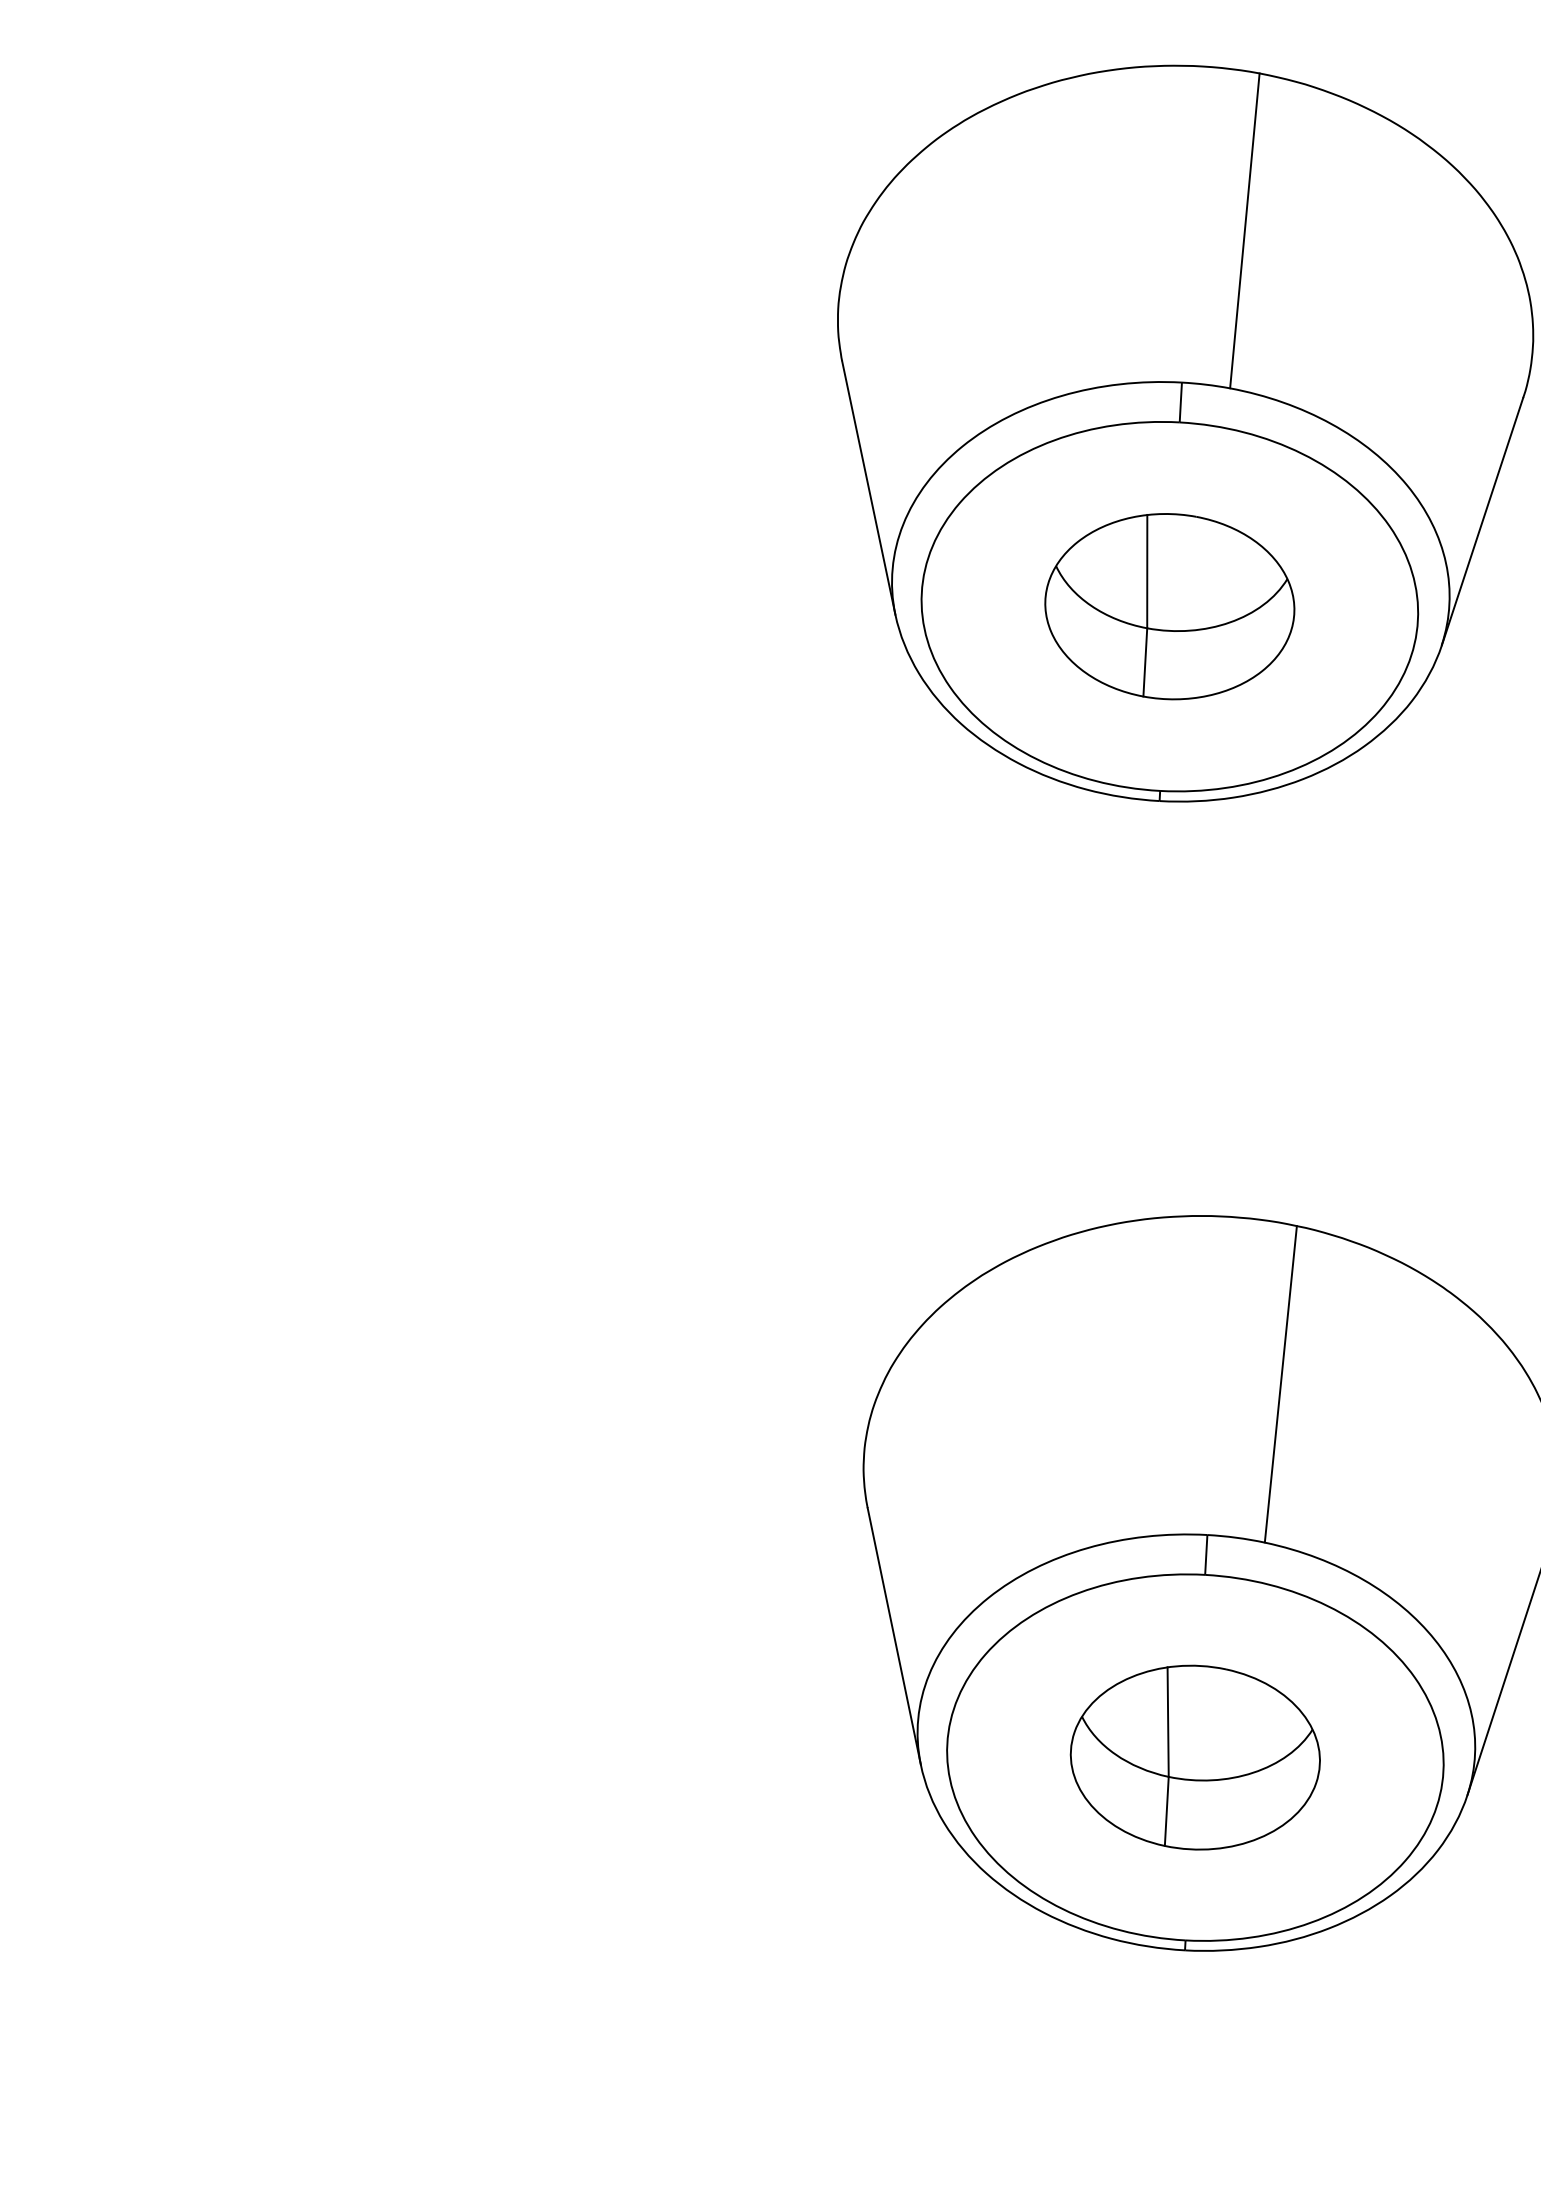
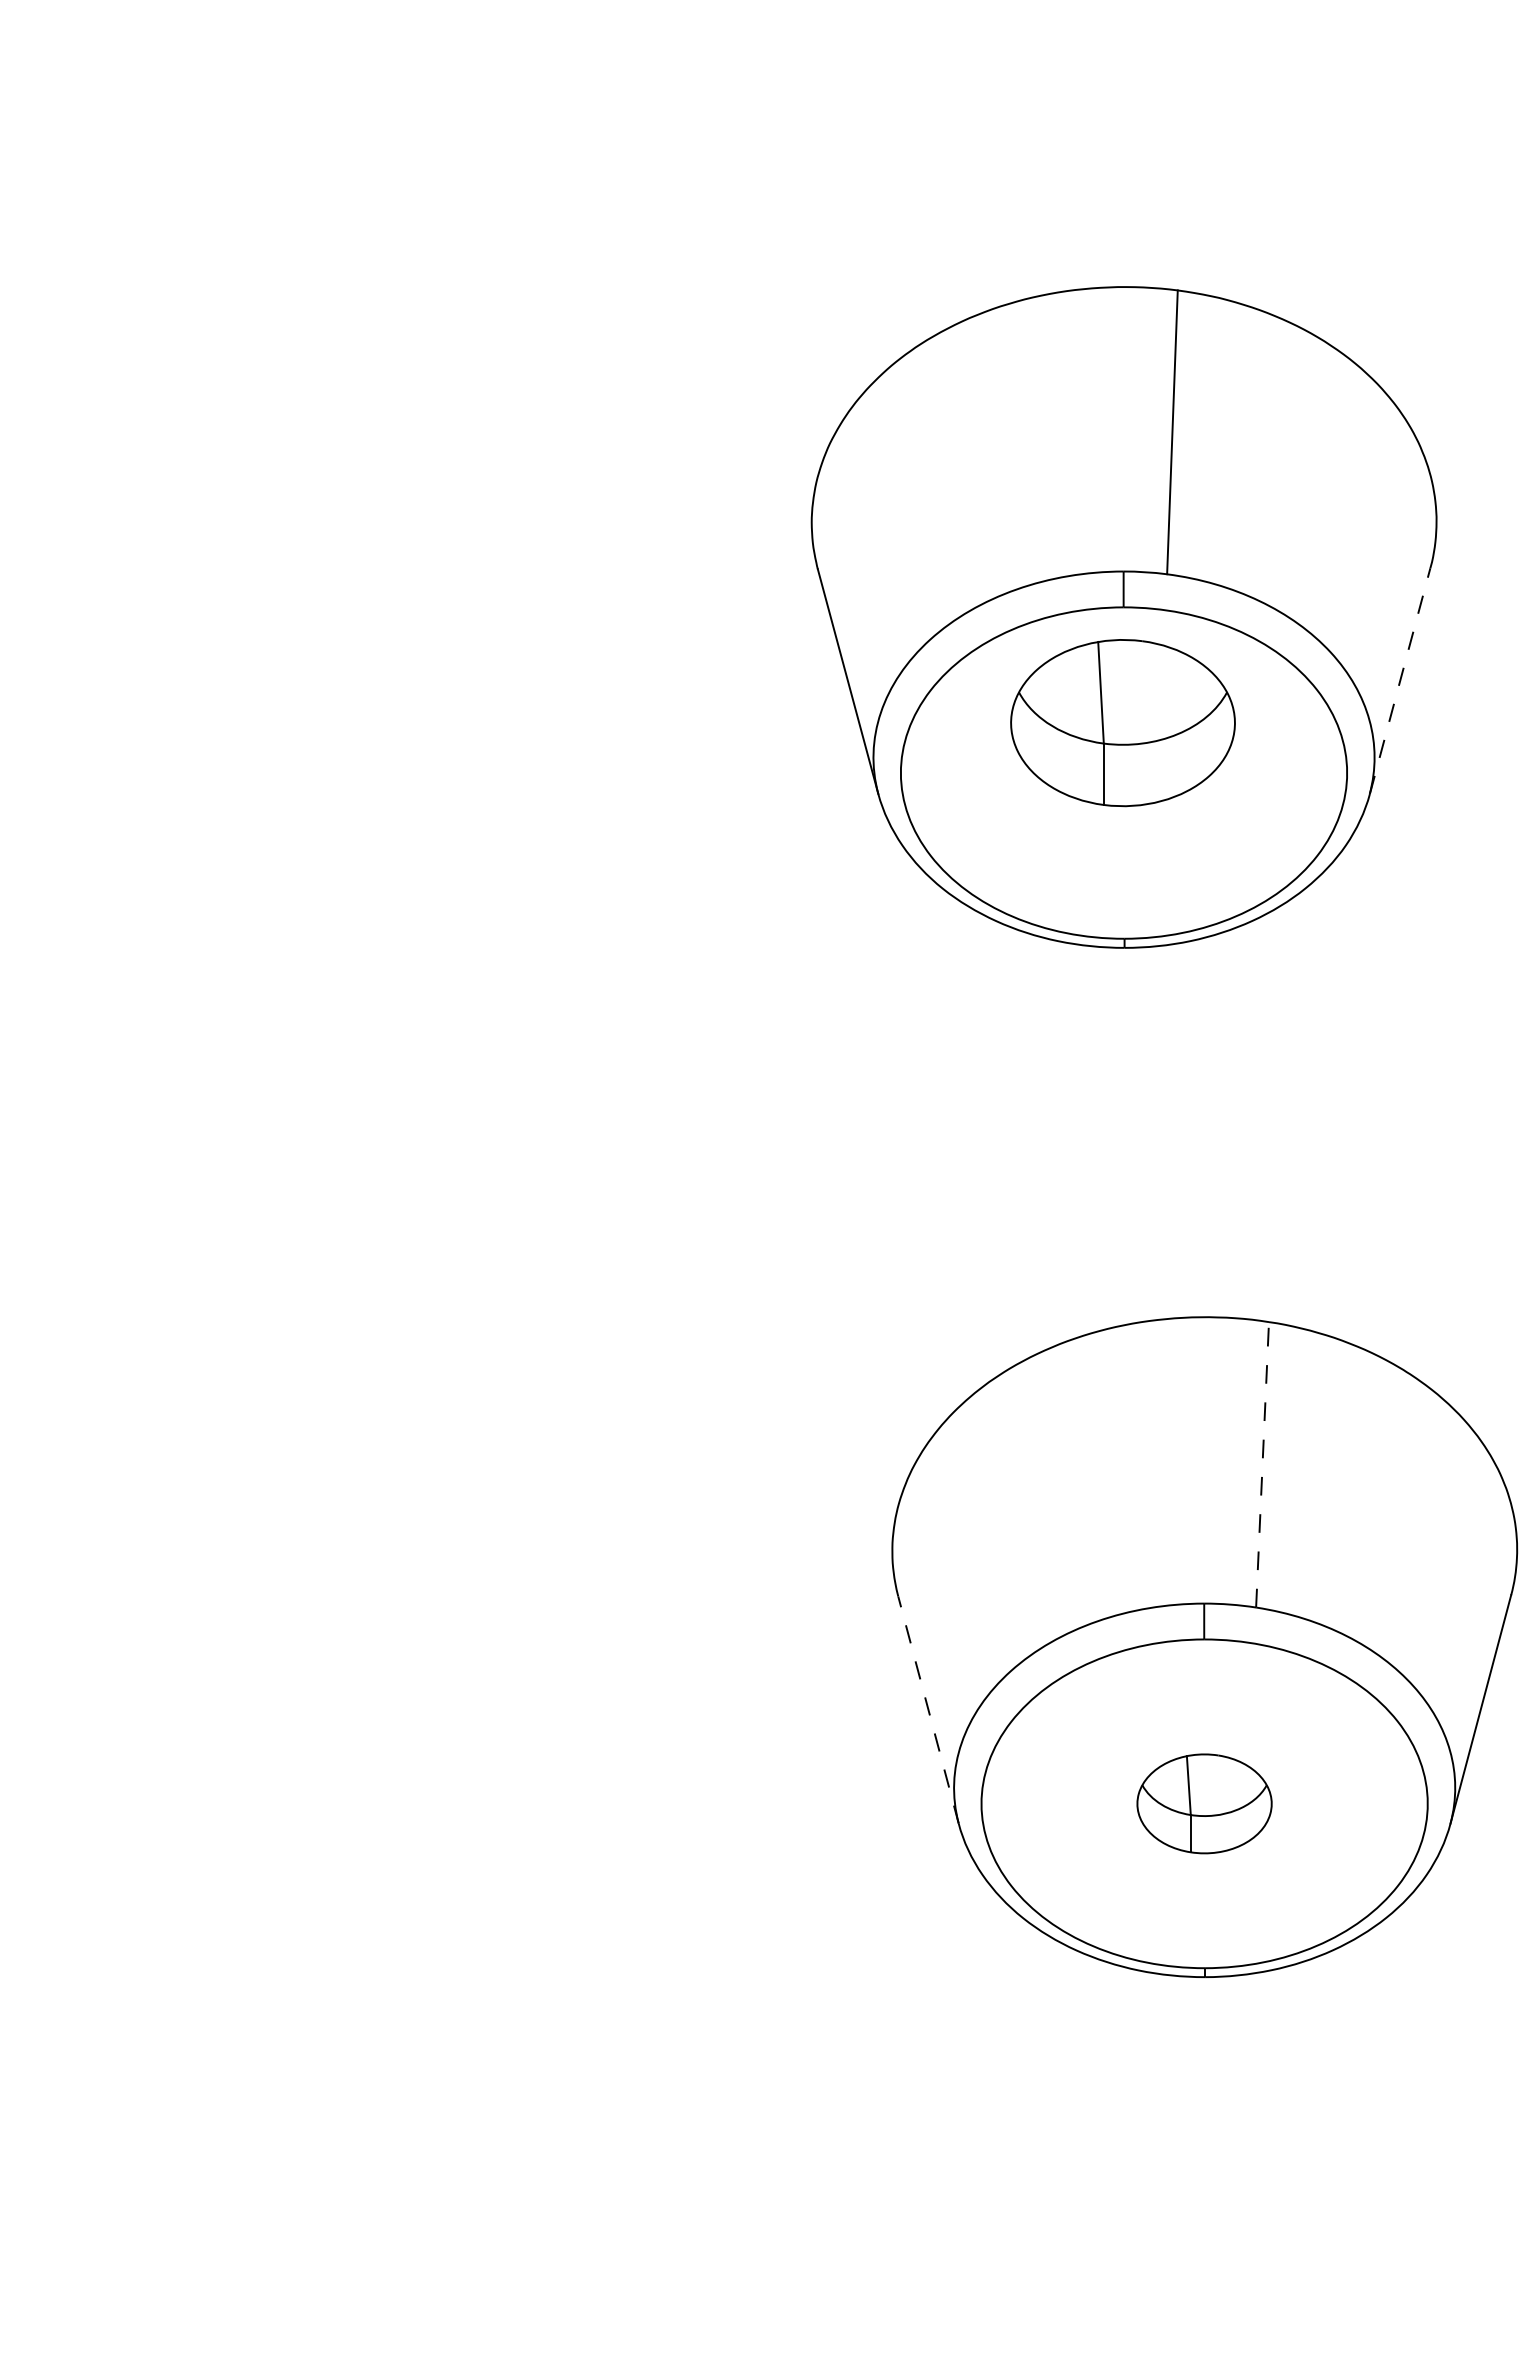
line: (1482, 522) -> (1400, 681), solid -> dashed
part: (1169, 607) -> (1122, 723), moved
line: (1280, 1383) -> (1262, 1464), solid -> dashed
line: (894, 1635) -> (928, 1709), solid -> dashed
part: (1195, 1757) -> (1204, 1803), size x0.6

